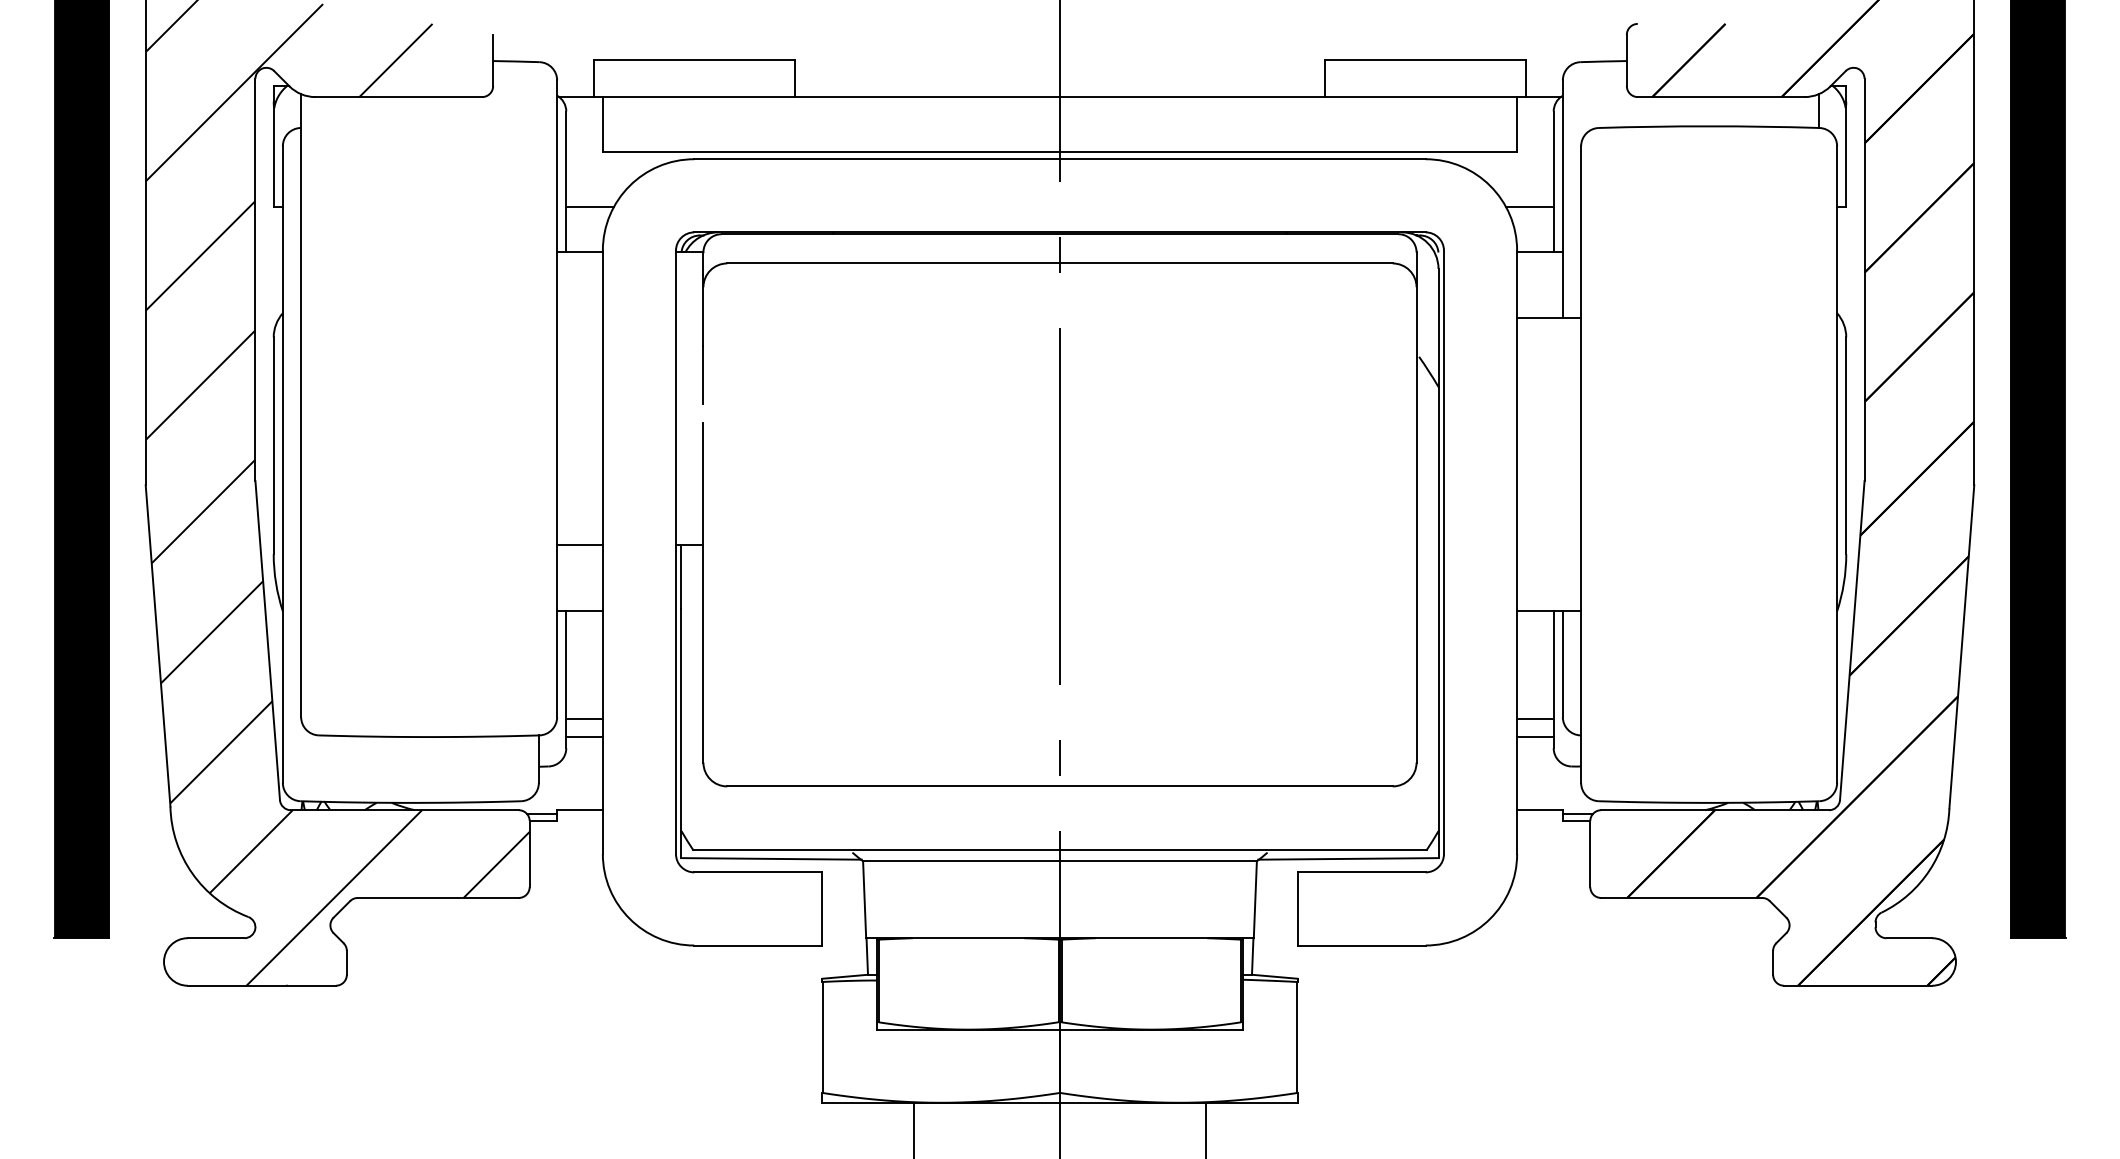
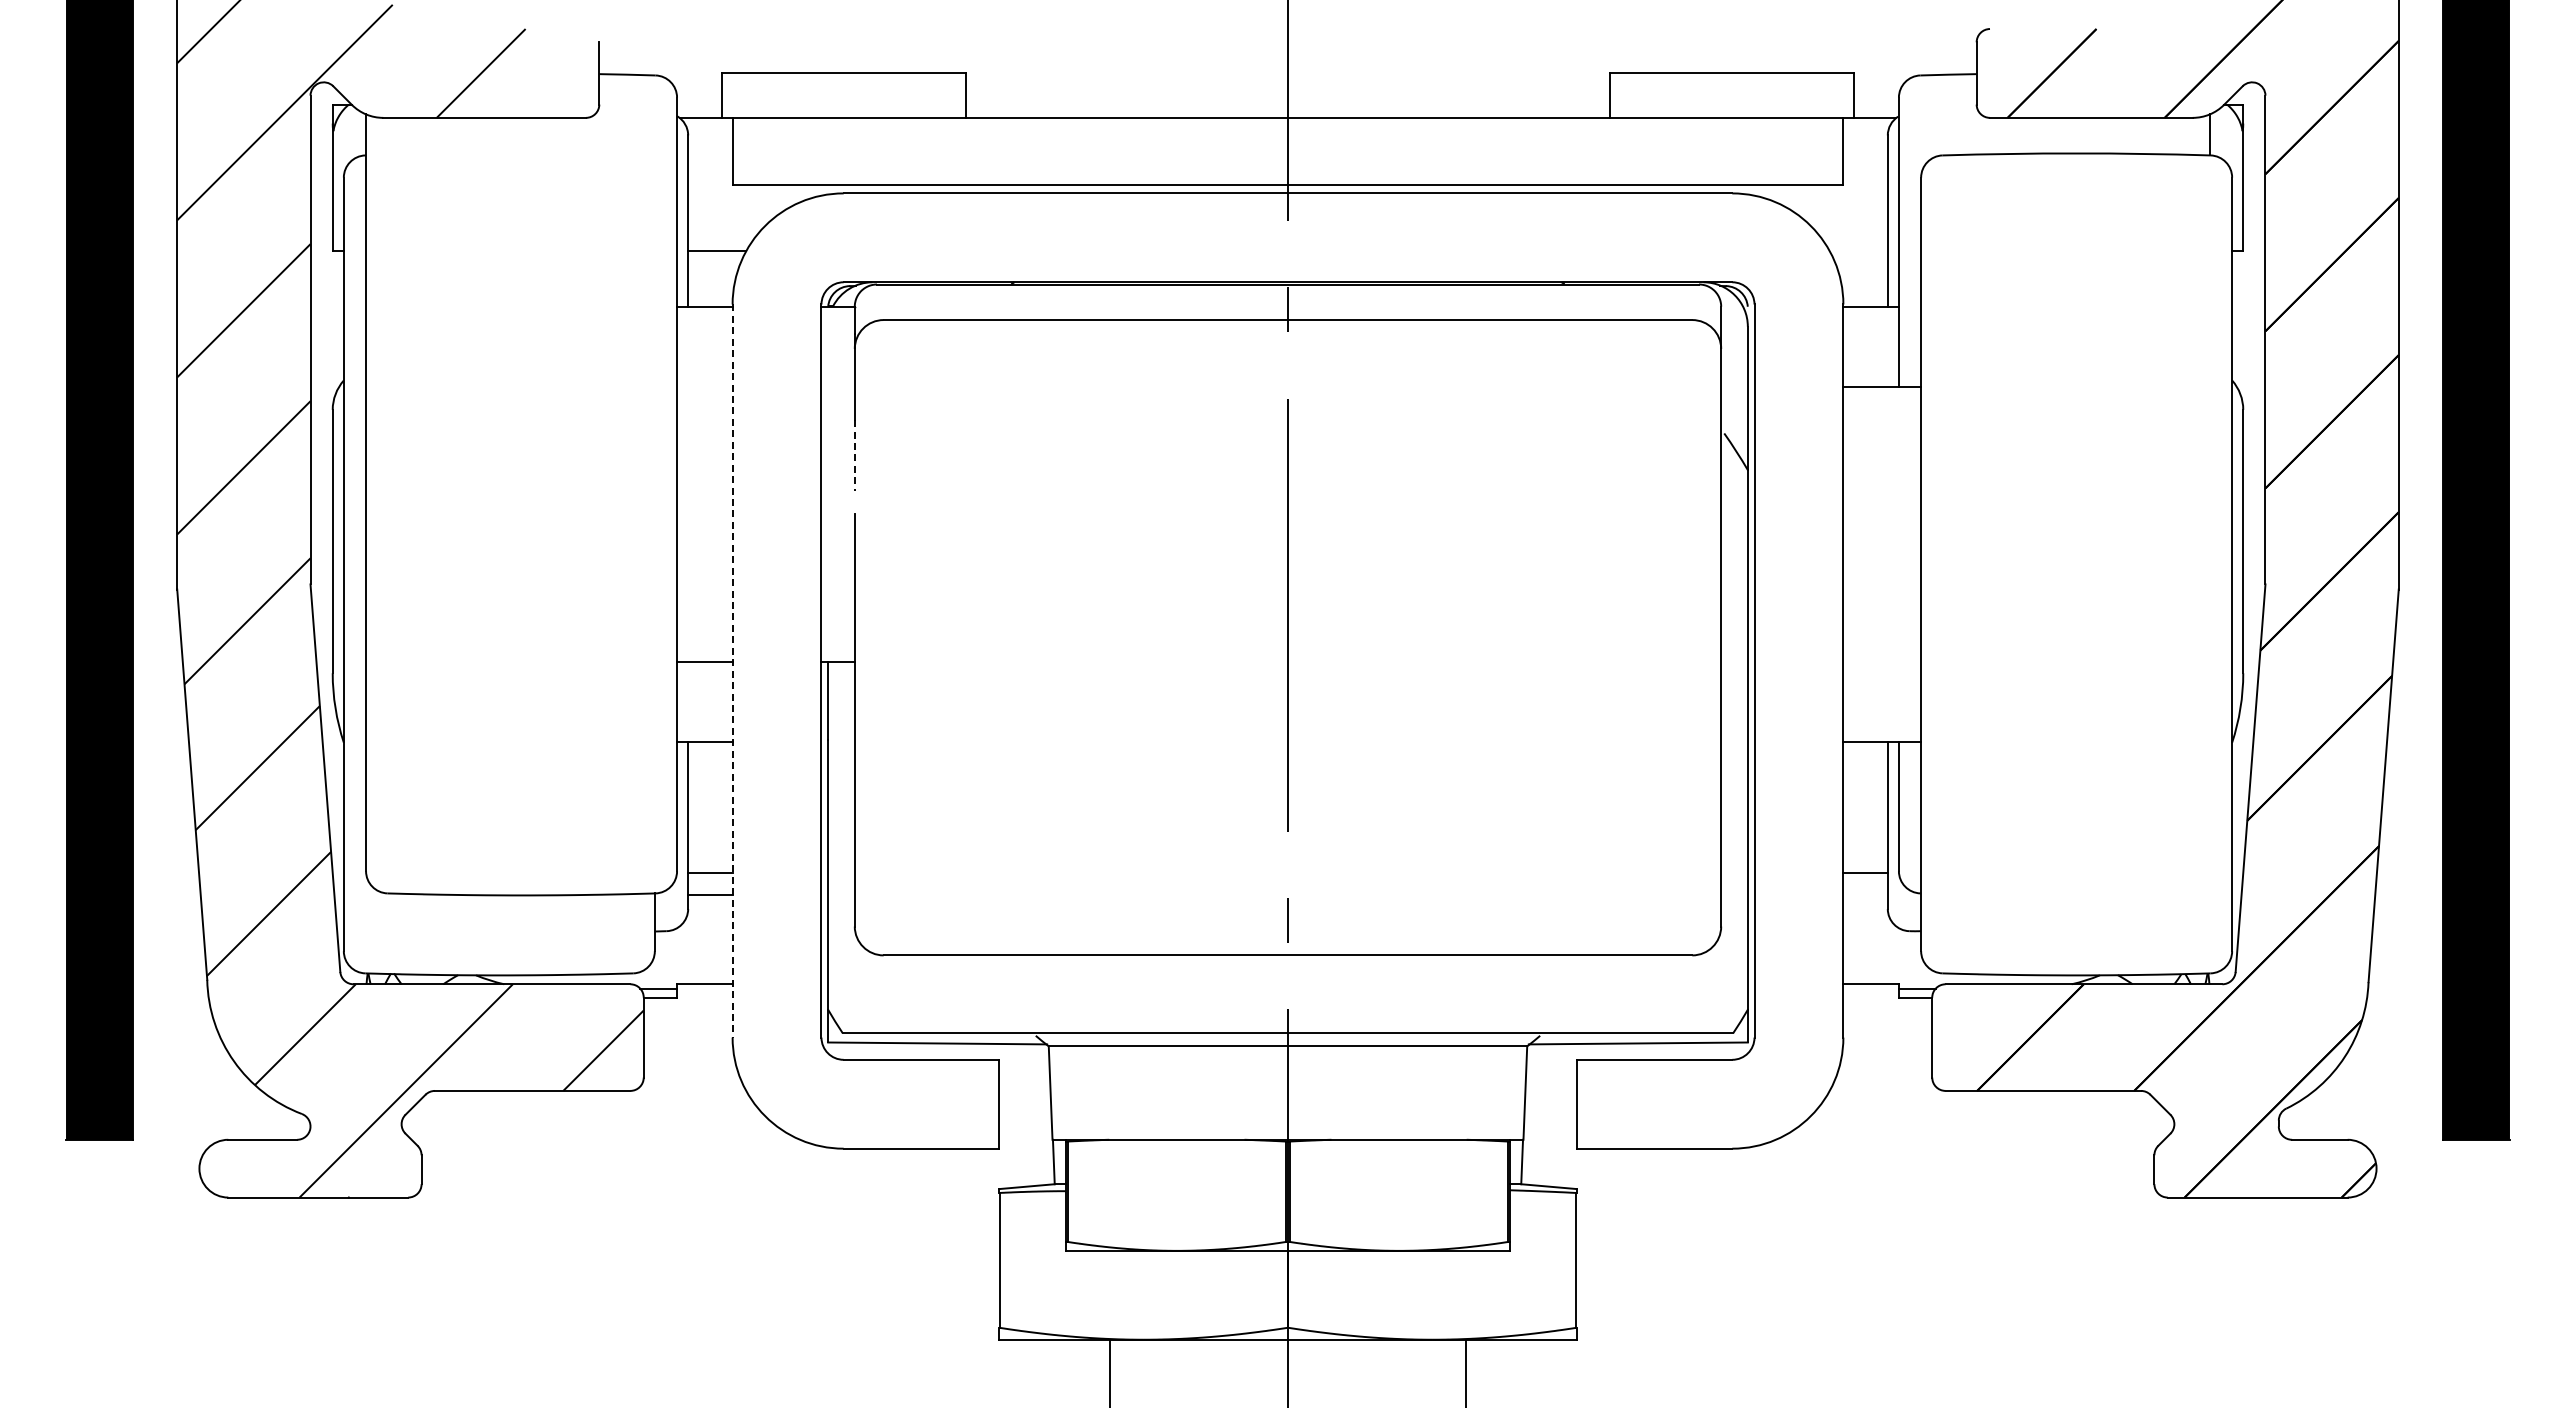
line: (1529, 207) -> (1858, 251), removed
line: (703, 374) -> (854, 455), solid -> dashed
line: (602, 552) -> (732, 671), solid -> dashed
line: (1535, 737) -> (1865, 895), removed

